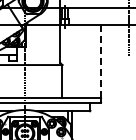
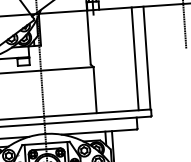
line: (92, 60) -> (135, 57), added
line: (100, 61) -> (146, 58), dashed -> solid

